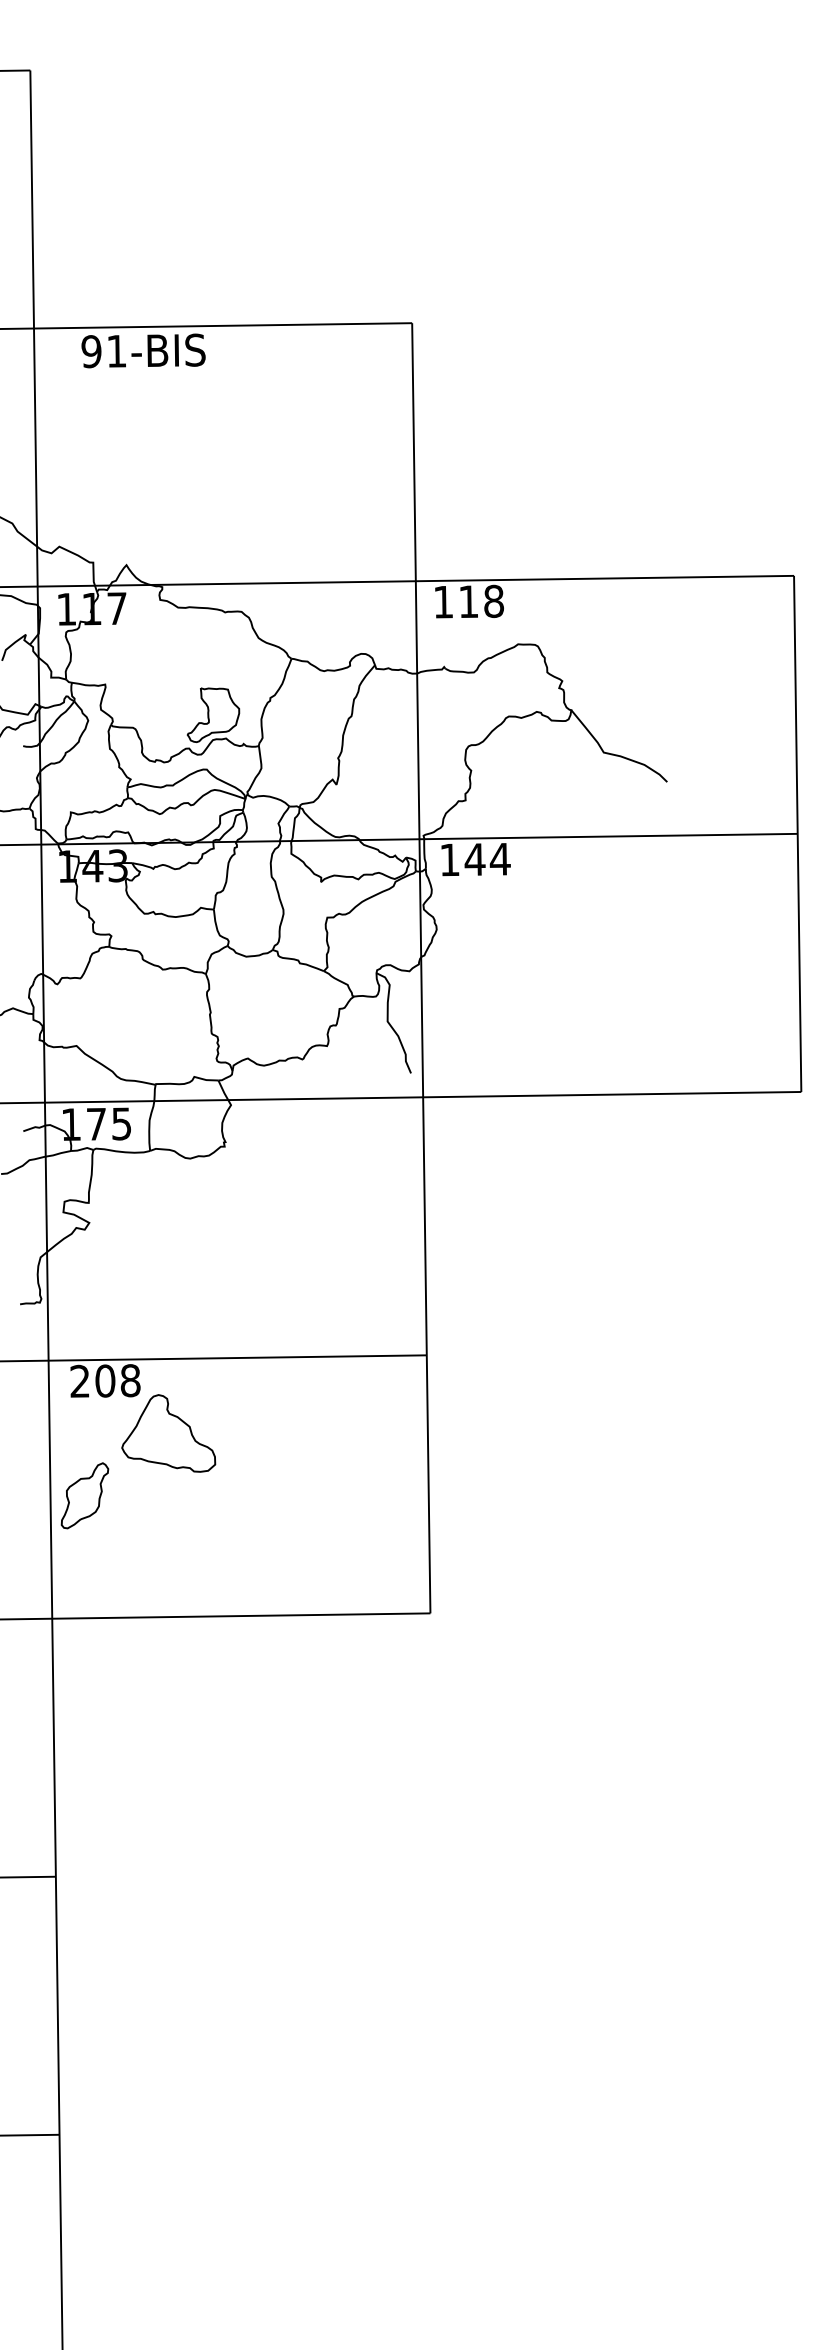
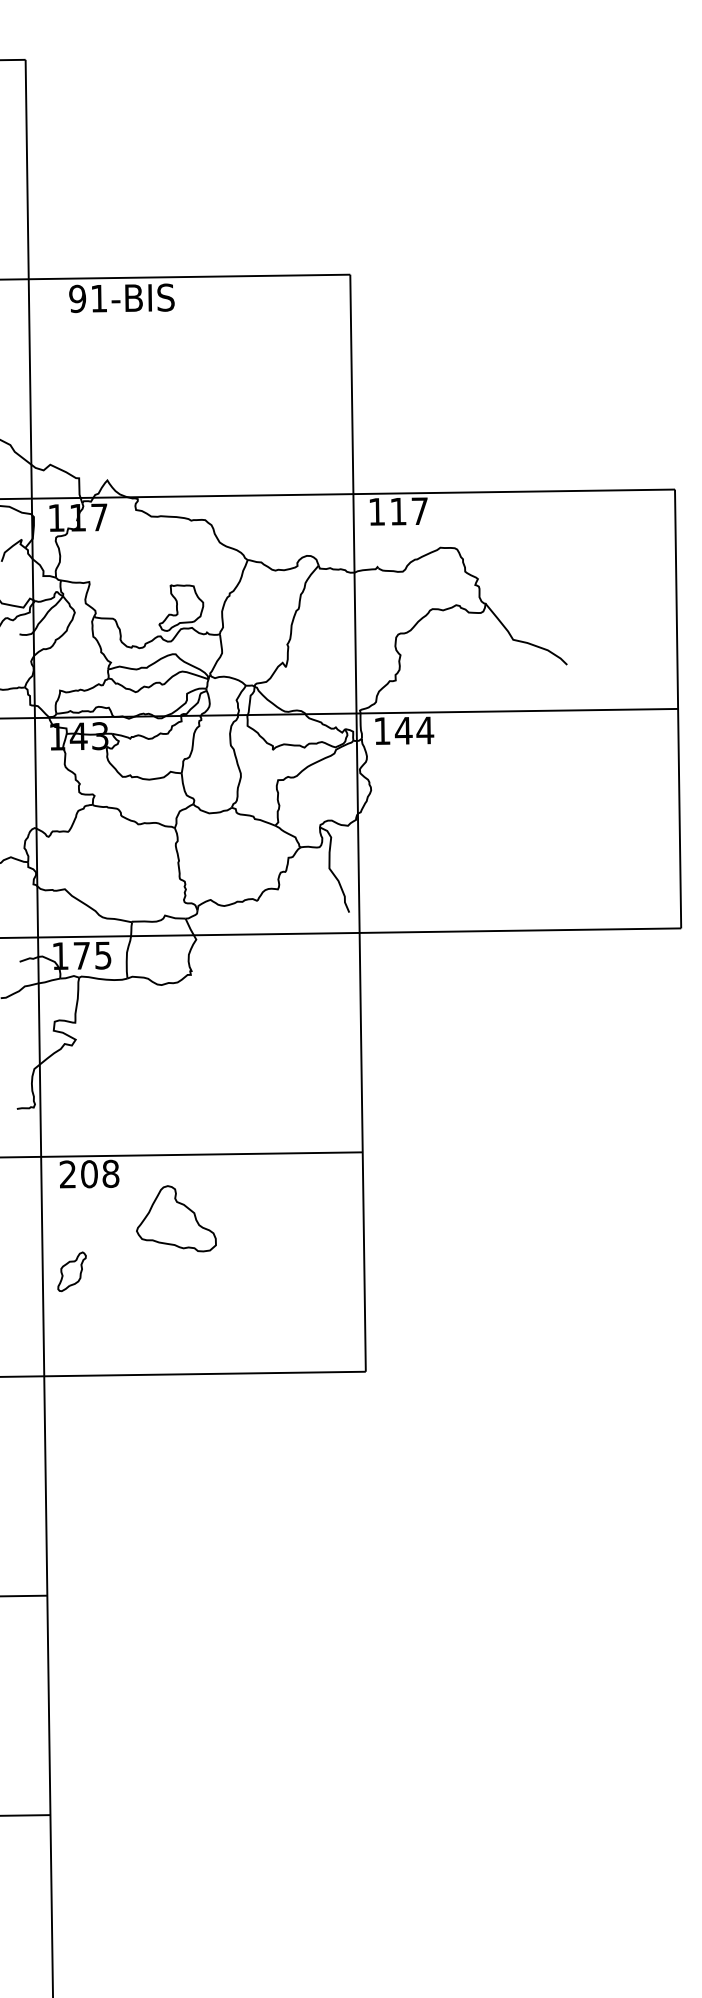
text: (494, 601) -> (420, 511), 118 -> 117
part: (168, 1433) -> (176, 1218), moved
part: (84, 1495) -> (71, 1271), size x0.7

